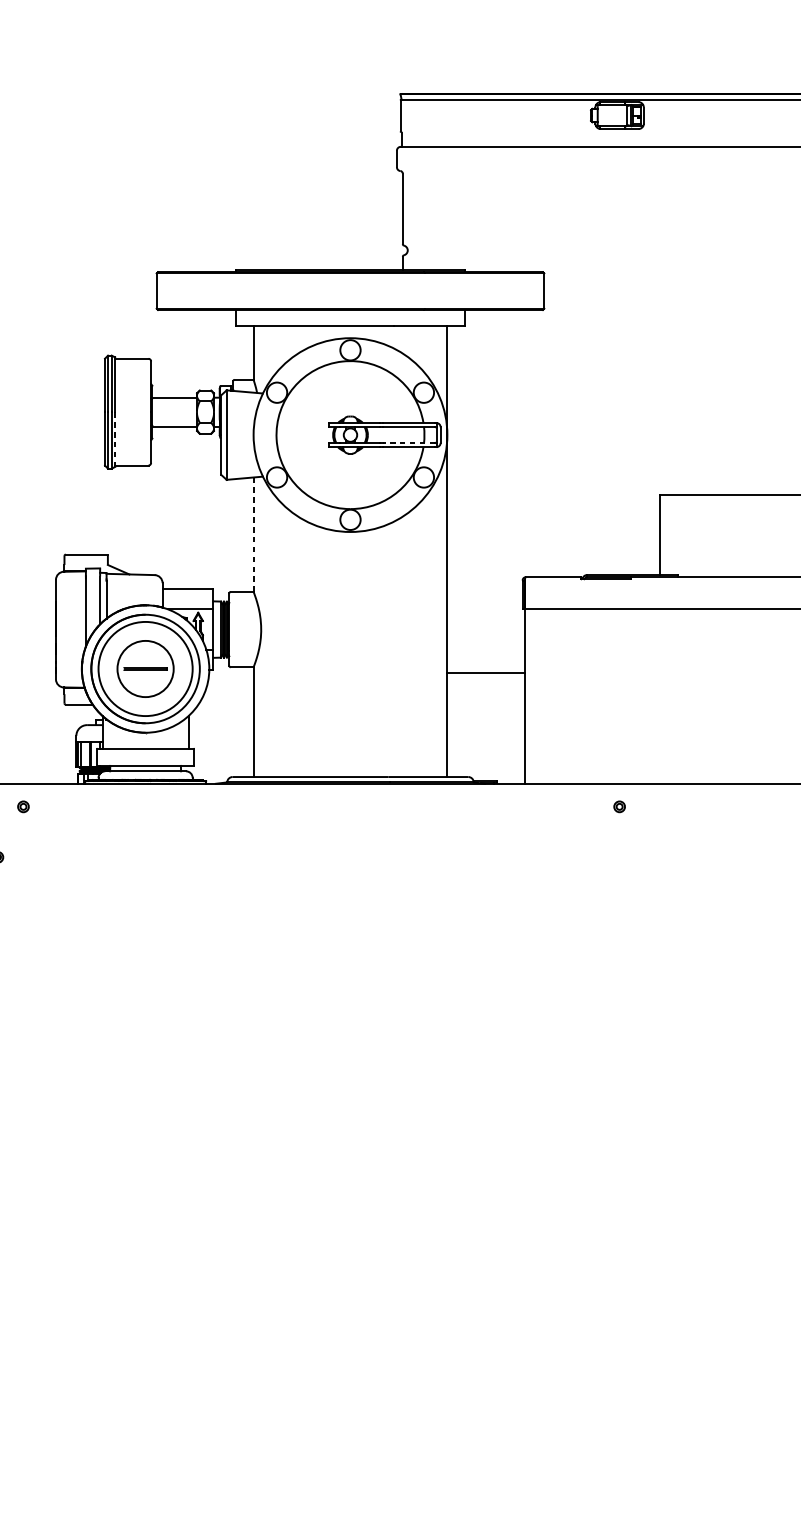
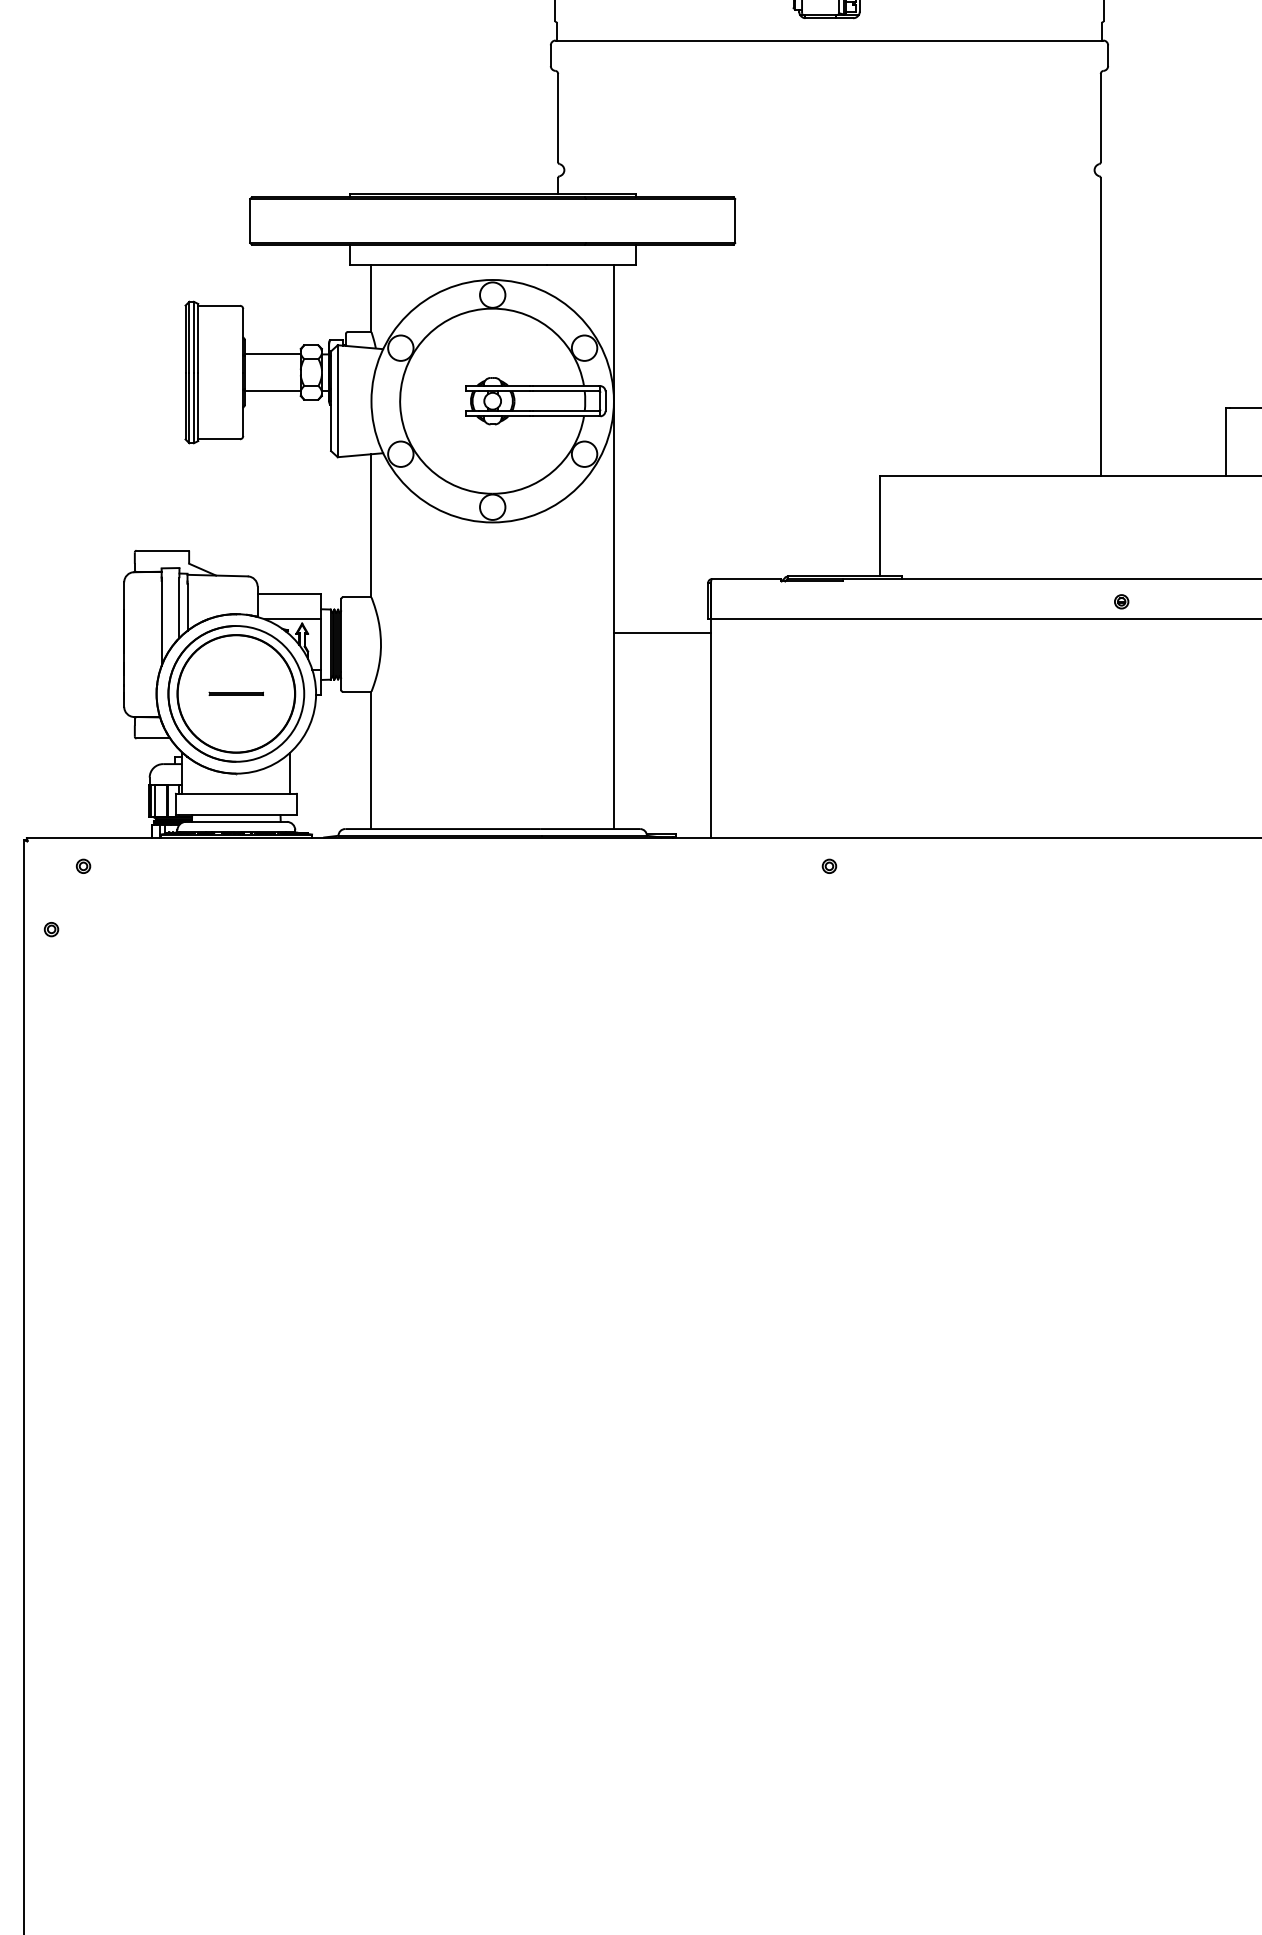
line: (115, 440) -> (198, 407), dashed -> solid
line: (408, 443) -> (565, 411), dashed -> solid
line: (253, 534) -> (371, 525), dashed -> solid
circle: (144, 668) -> (235, 693), size x1.67
line: (486, 673) -> (662, 633), moved

